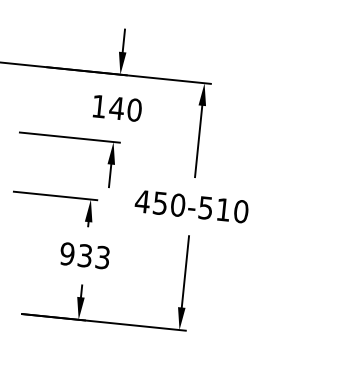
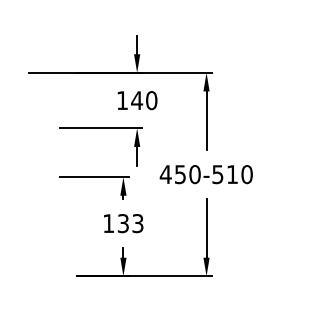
text: (67, 253) -> (108, 223), 933 -> 133

